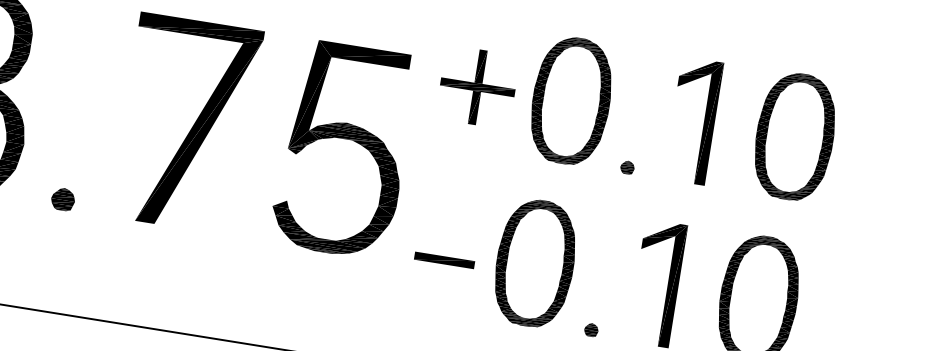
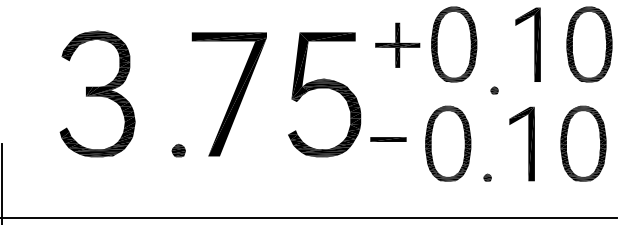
part: (627, 167) -> (494, 90), moved
part: (62, 199) -> (178, 150), moved
line: (444, 260) -> (388, 139), moved

